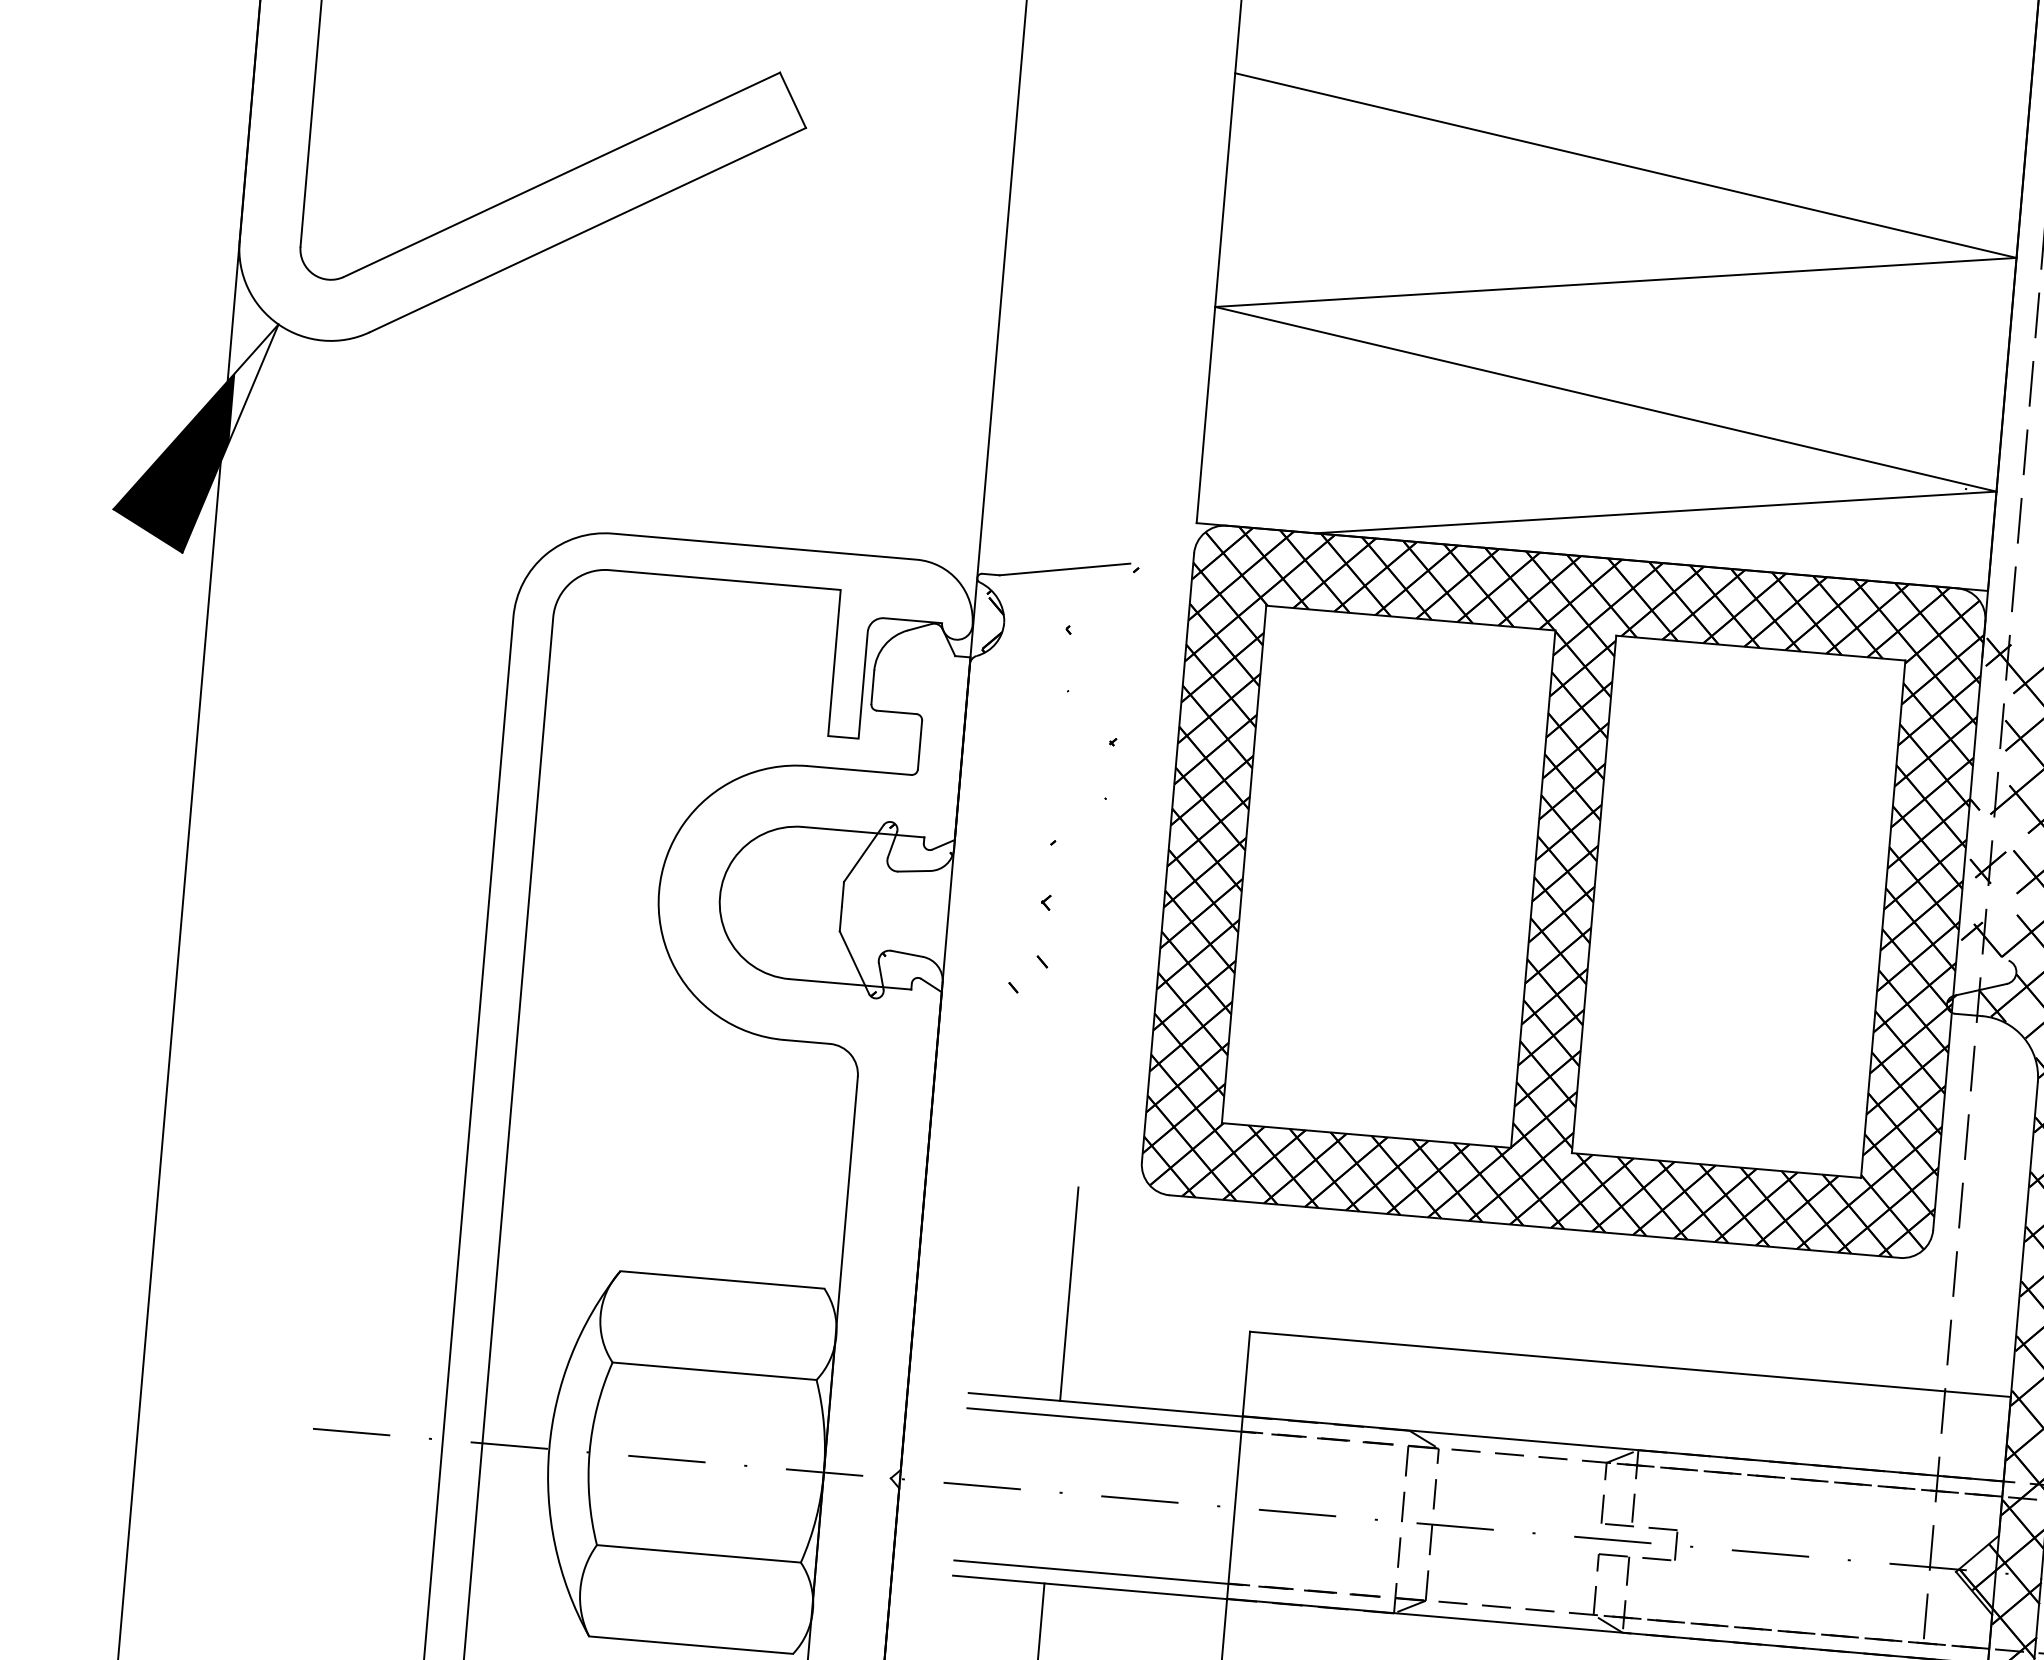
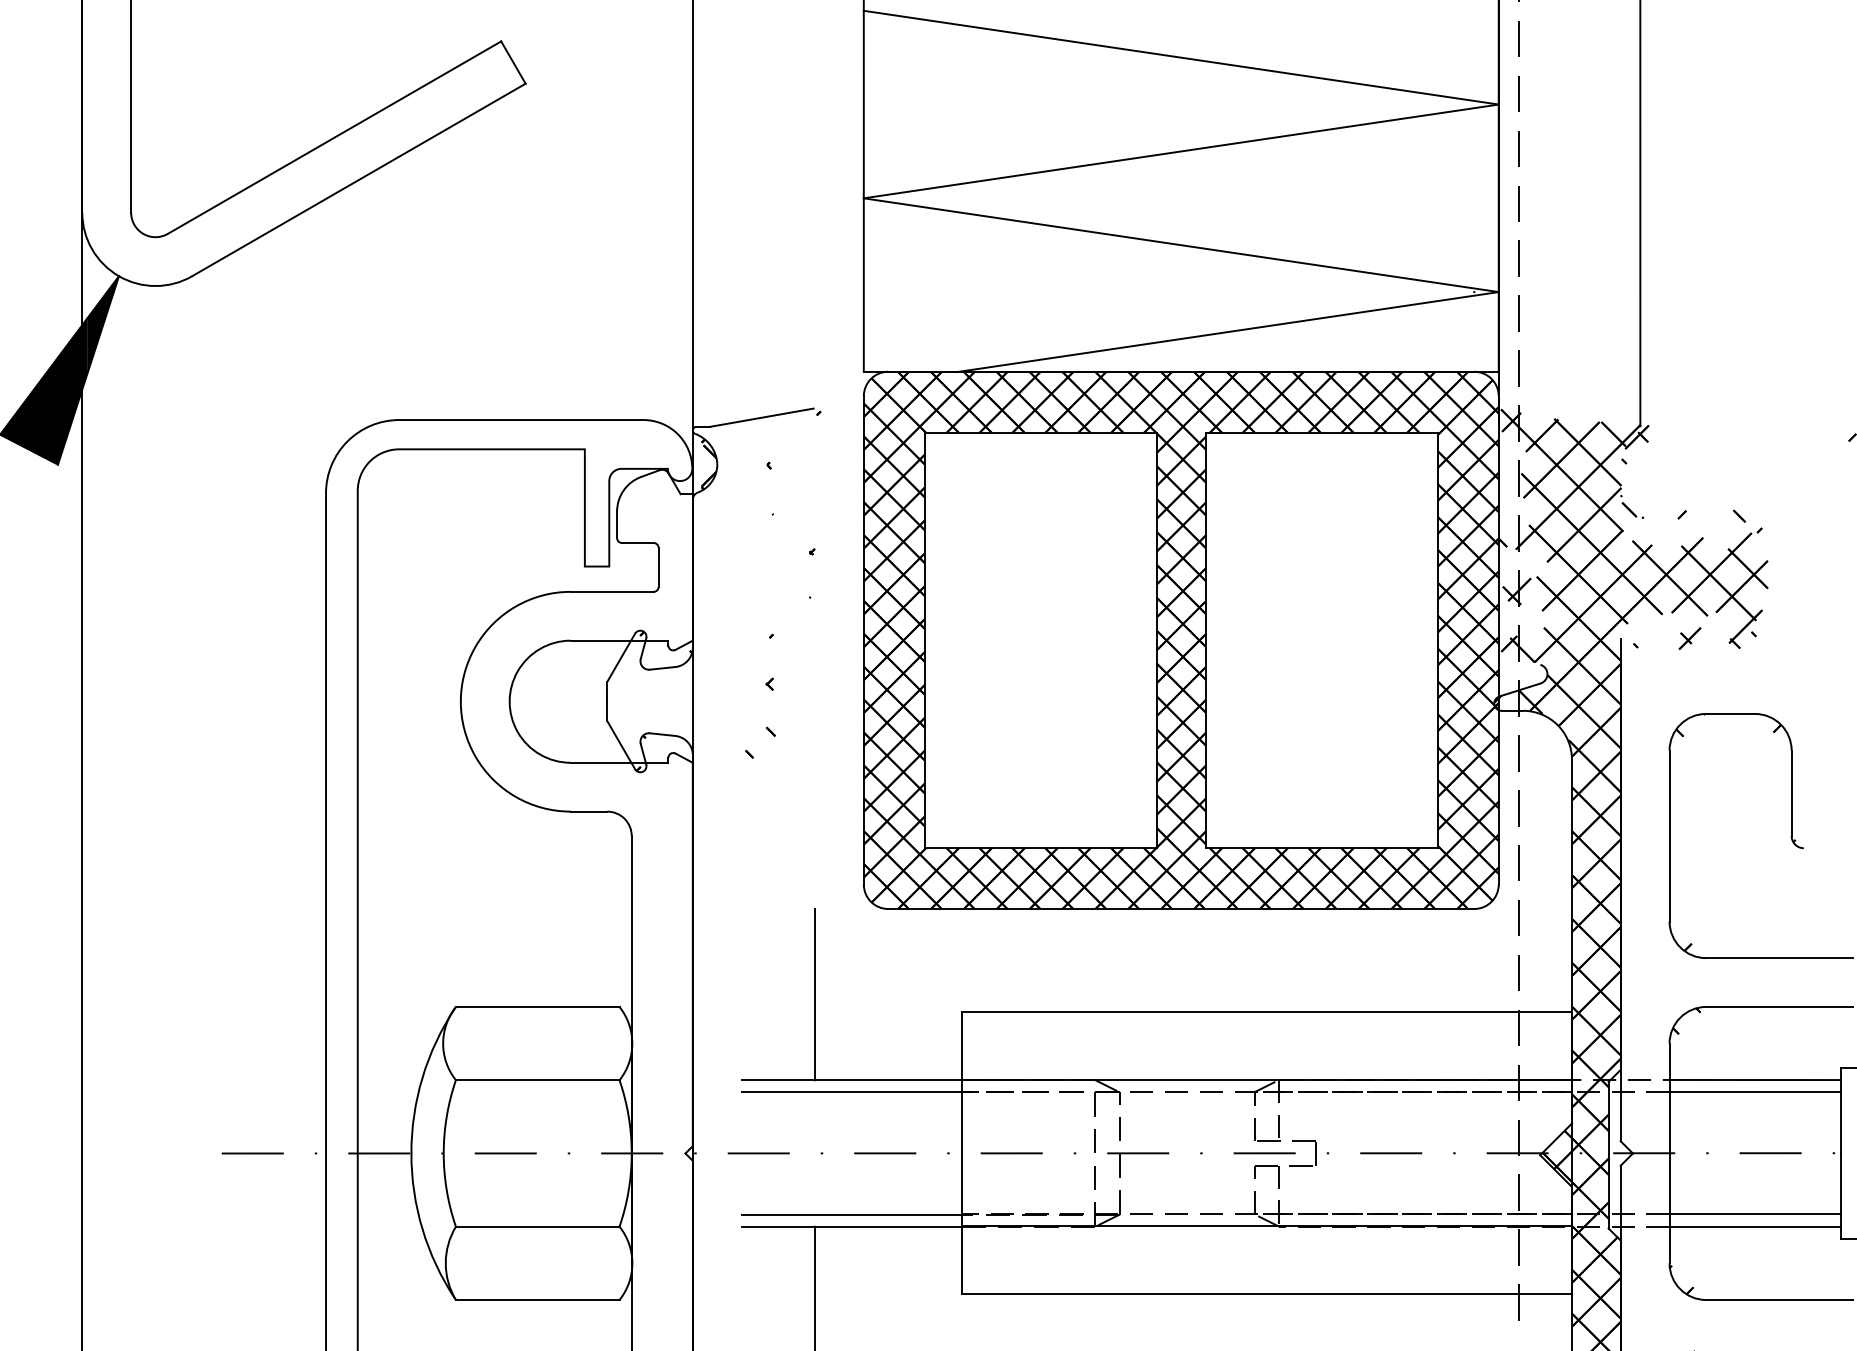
fill: (252, 382) -> (102, 324), added

